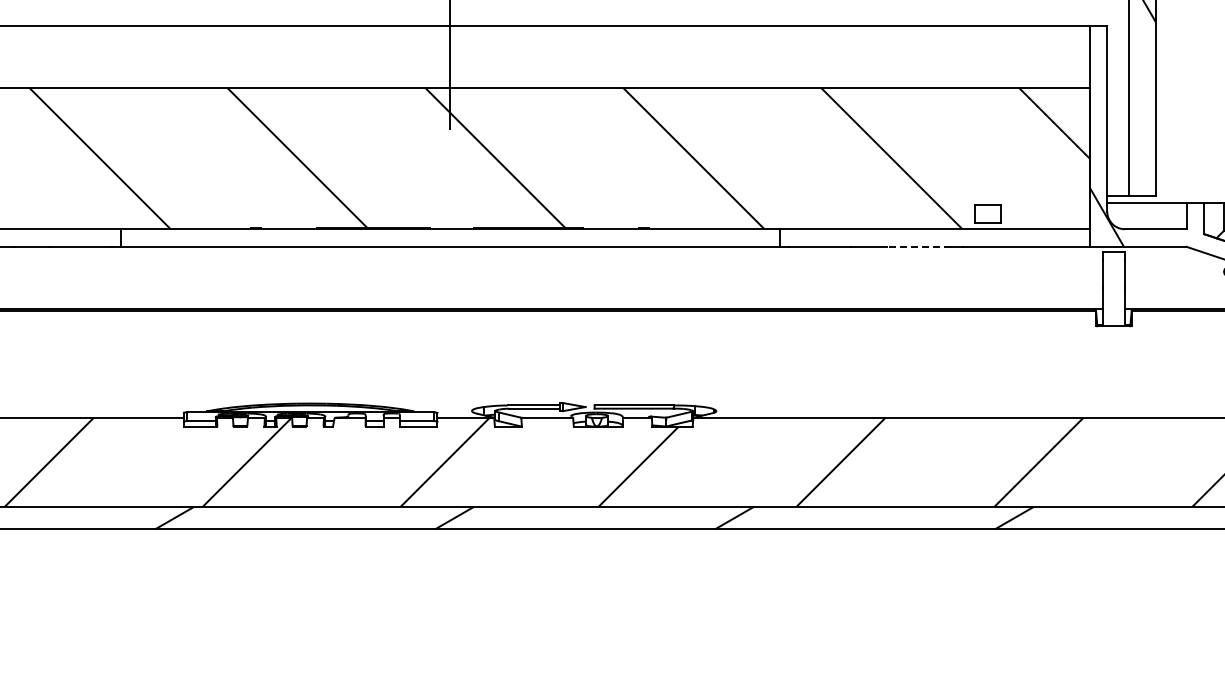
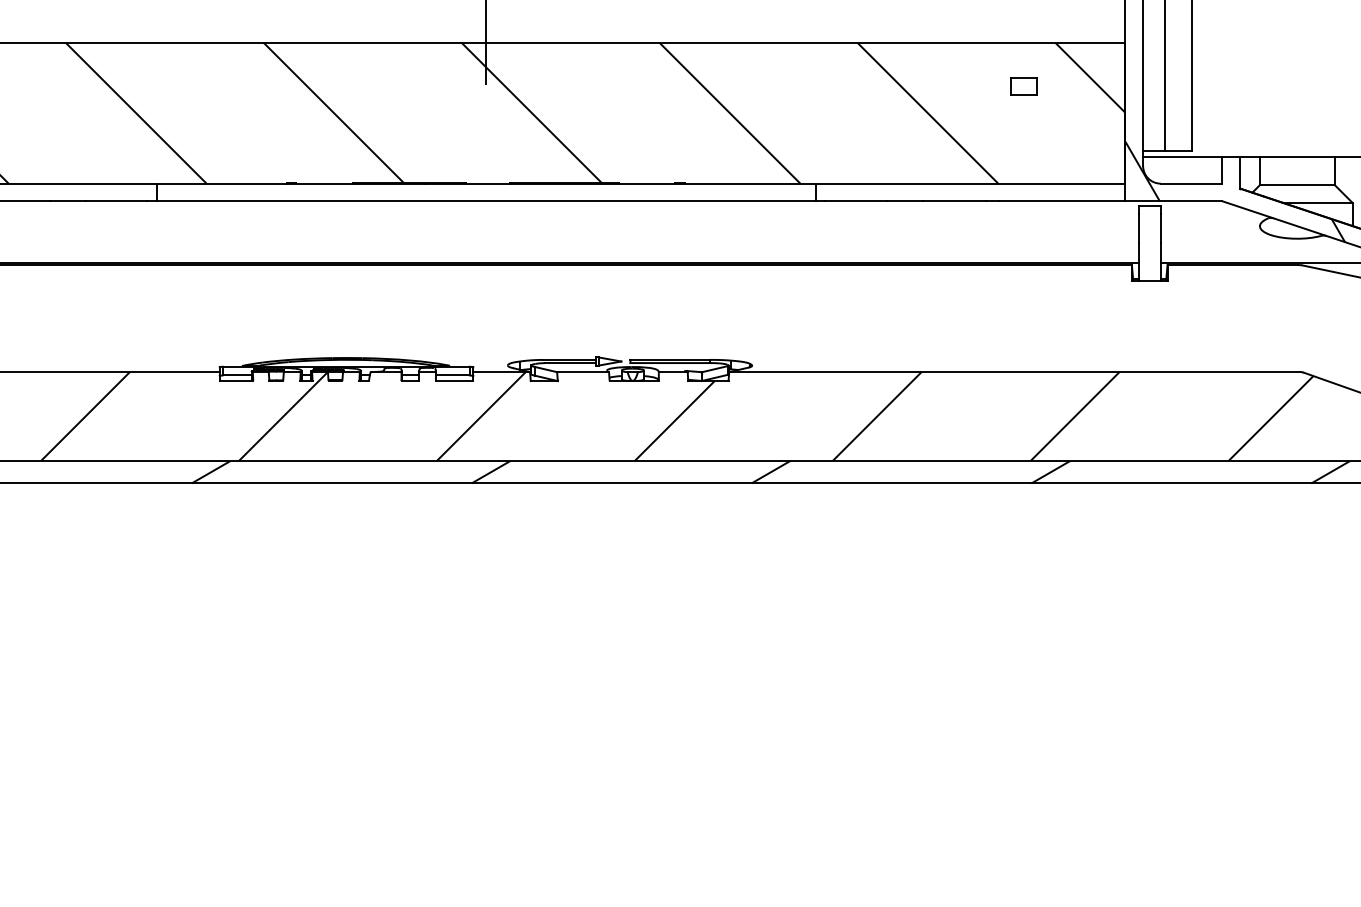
part: (987, 214) -> (1023, 86), moved
line: (918, 247) -> (954, 201), dashed -> solid

